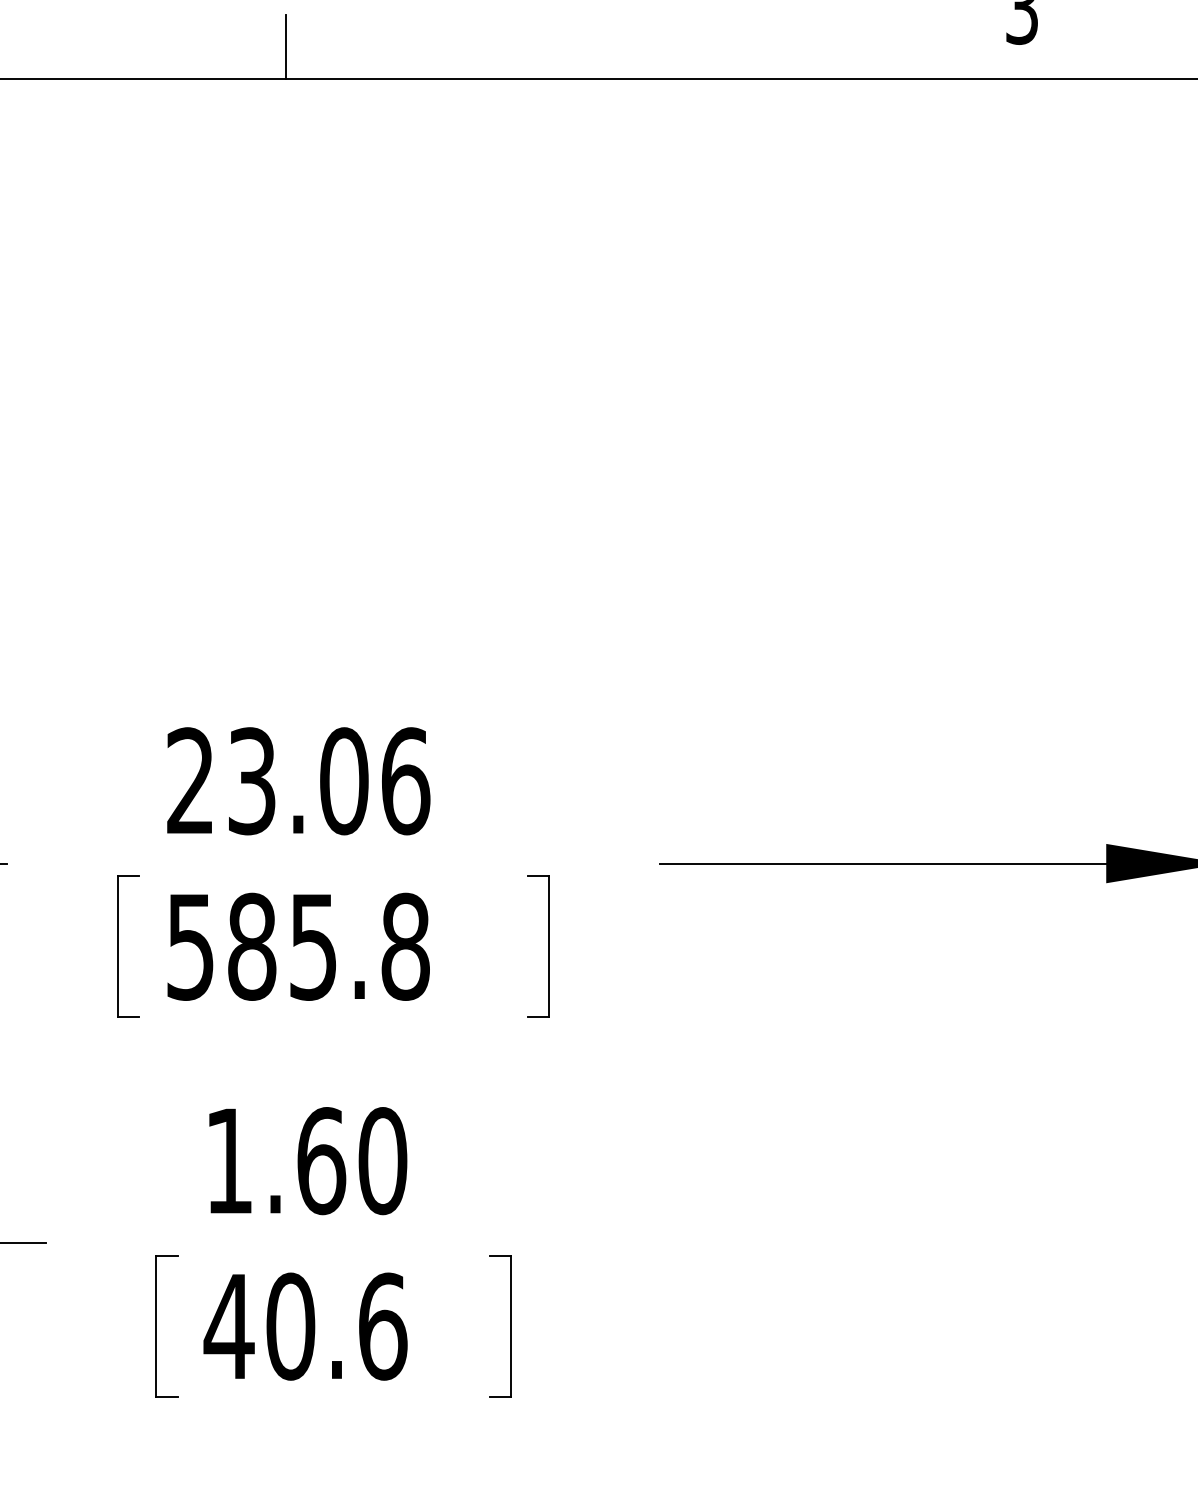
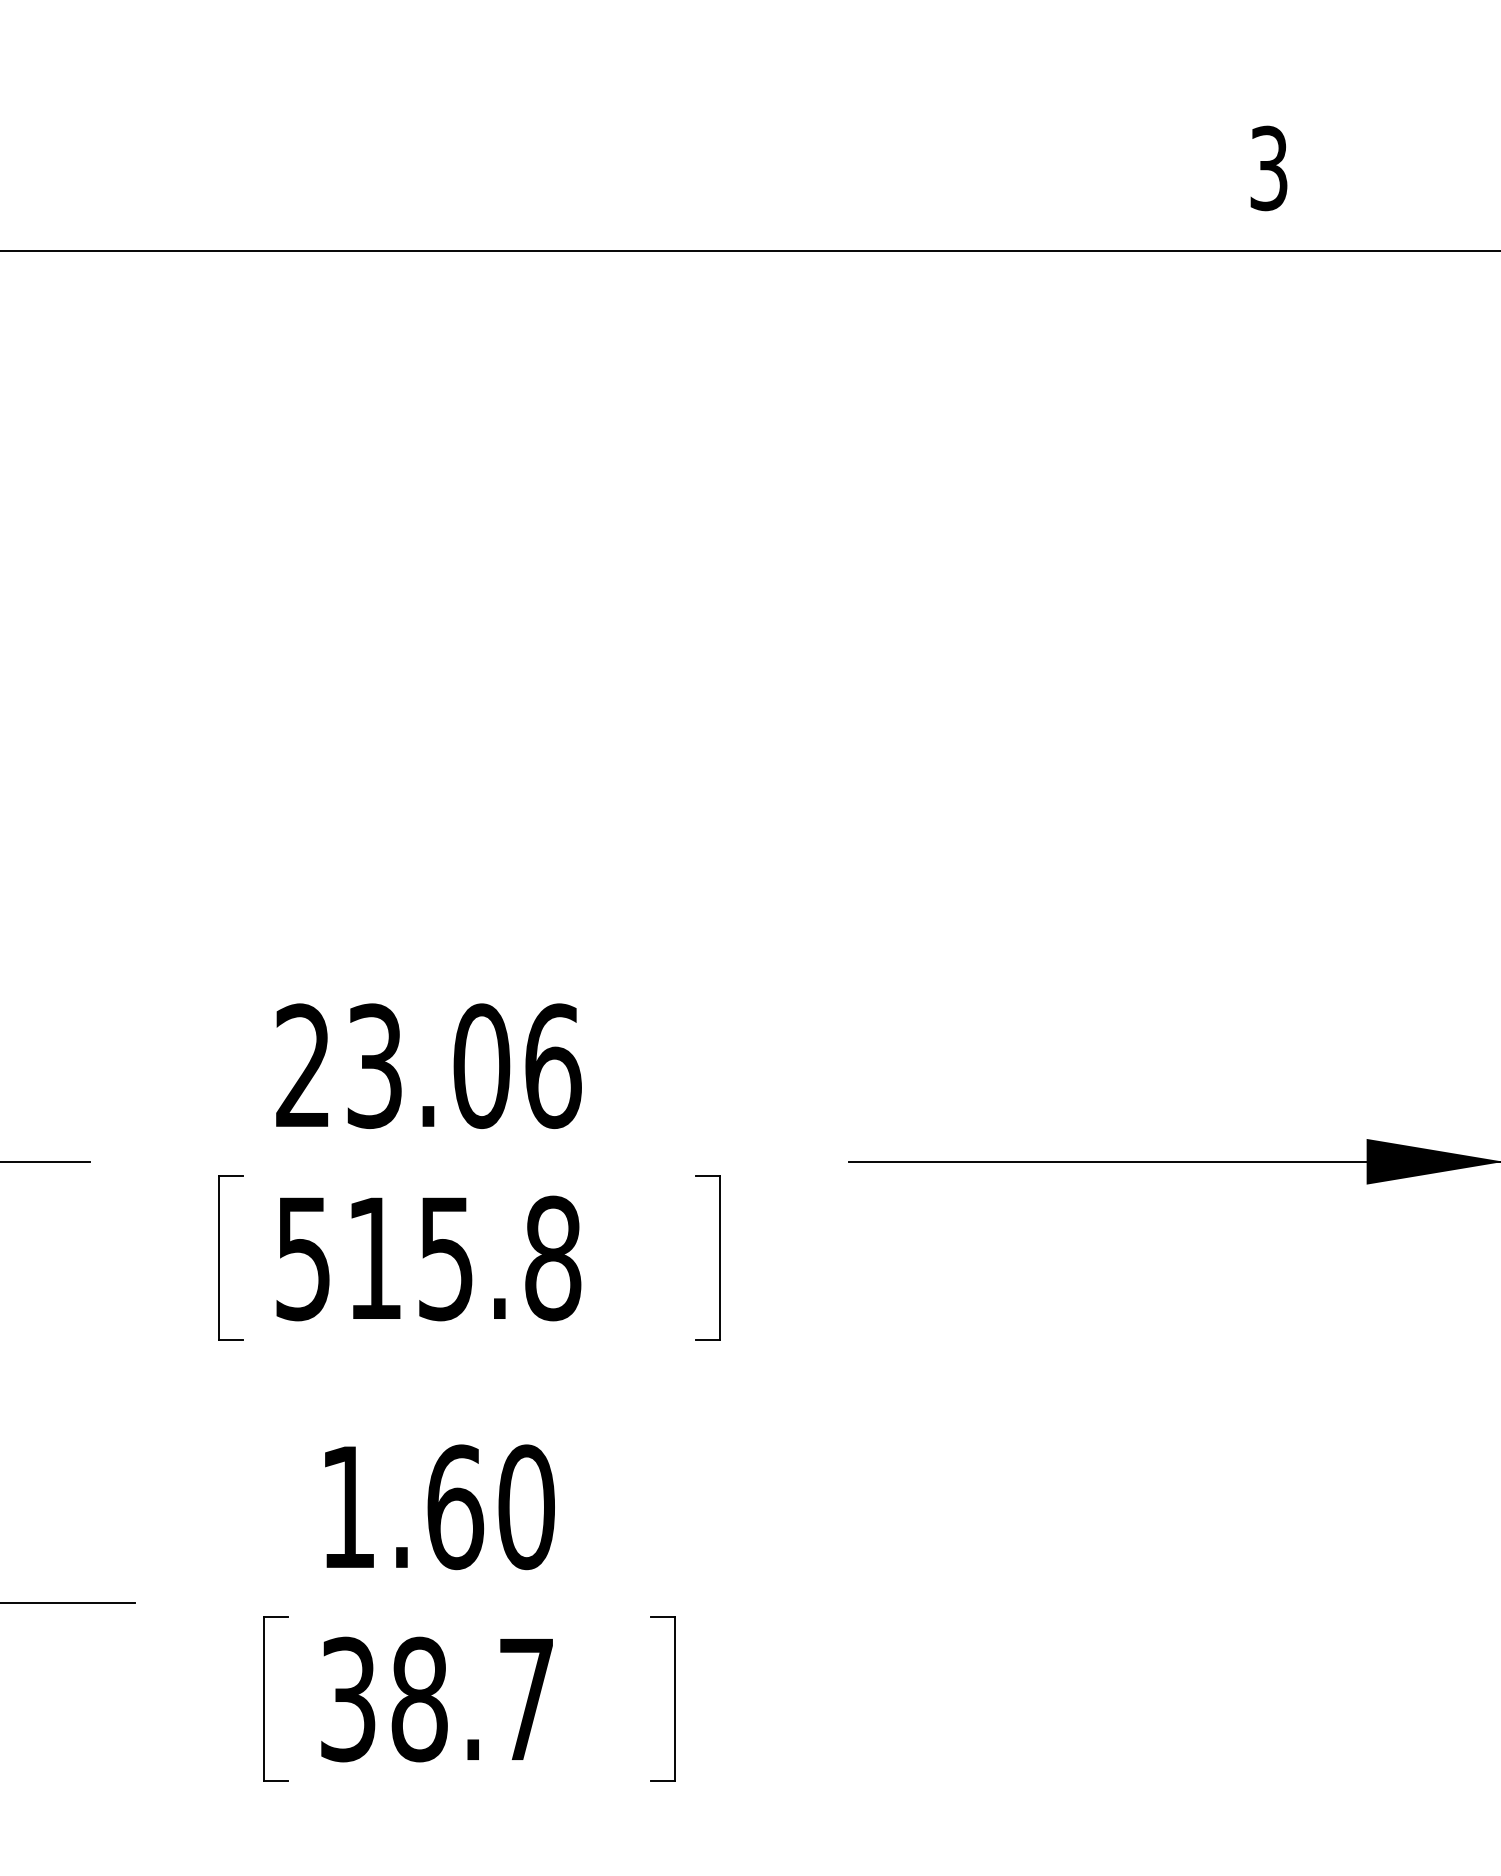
line: (285, 47) -> (413, 213), removed
text: (251, 946) -> (374, 1258), 585.8 -> 515.8
text: (305, 1326) -> (436, 1699), 40.6 -> 38.7

